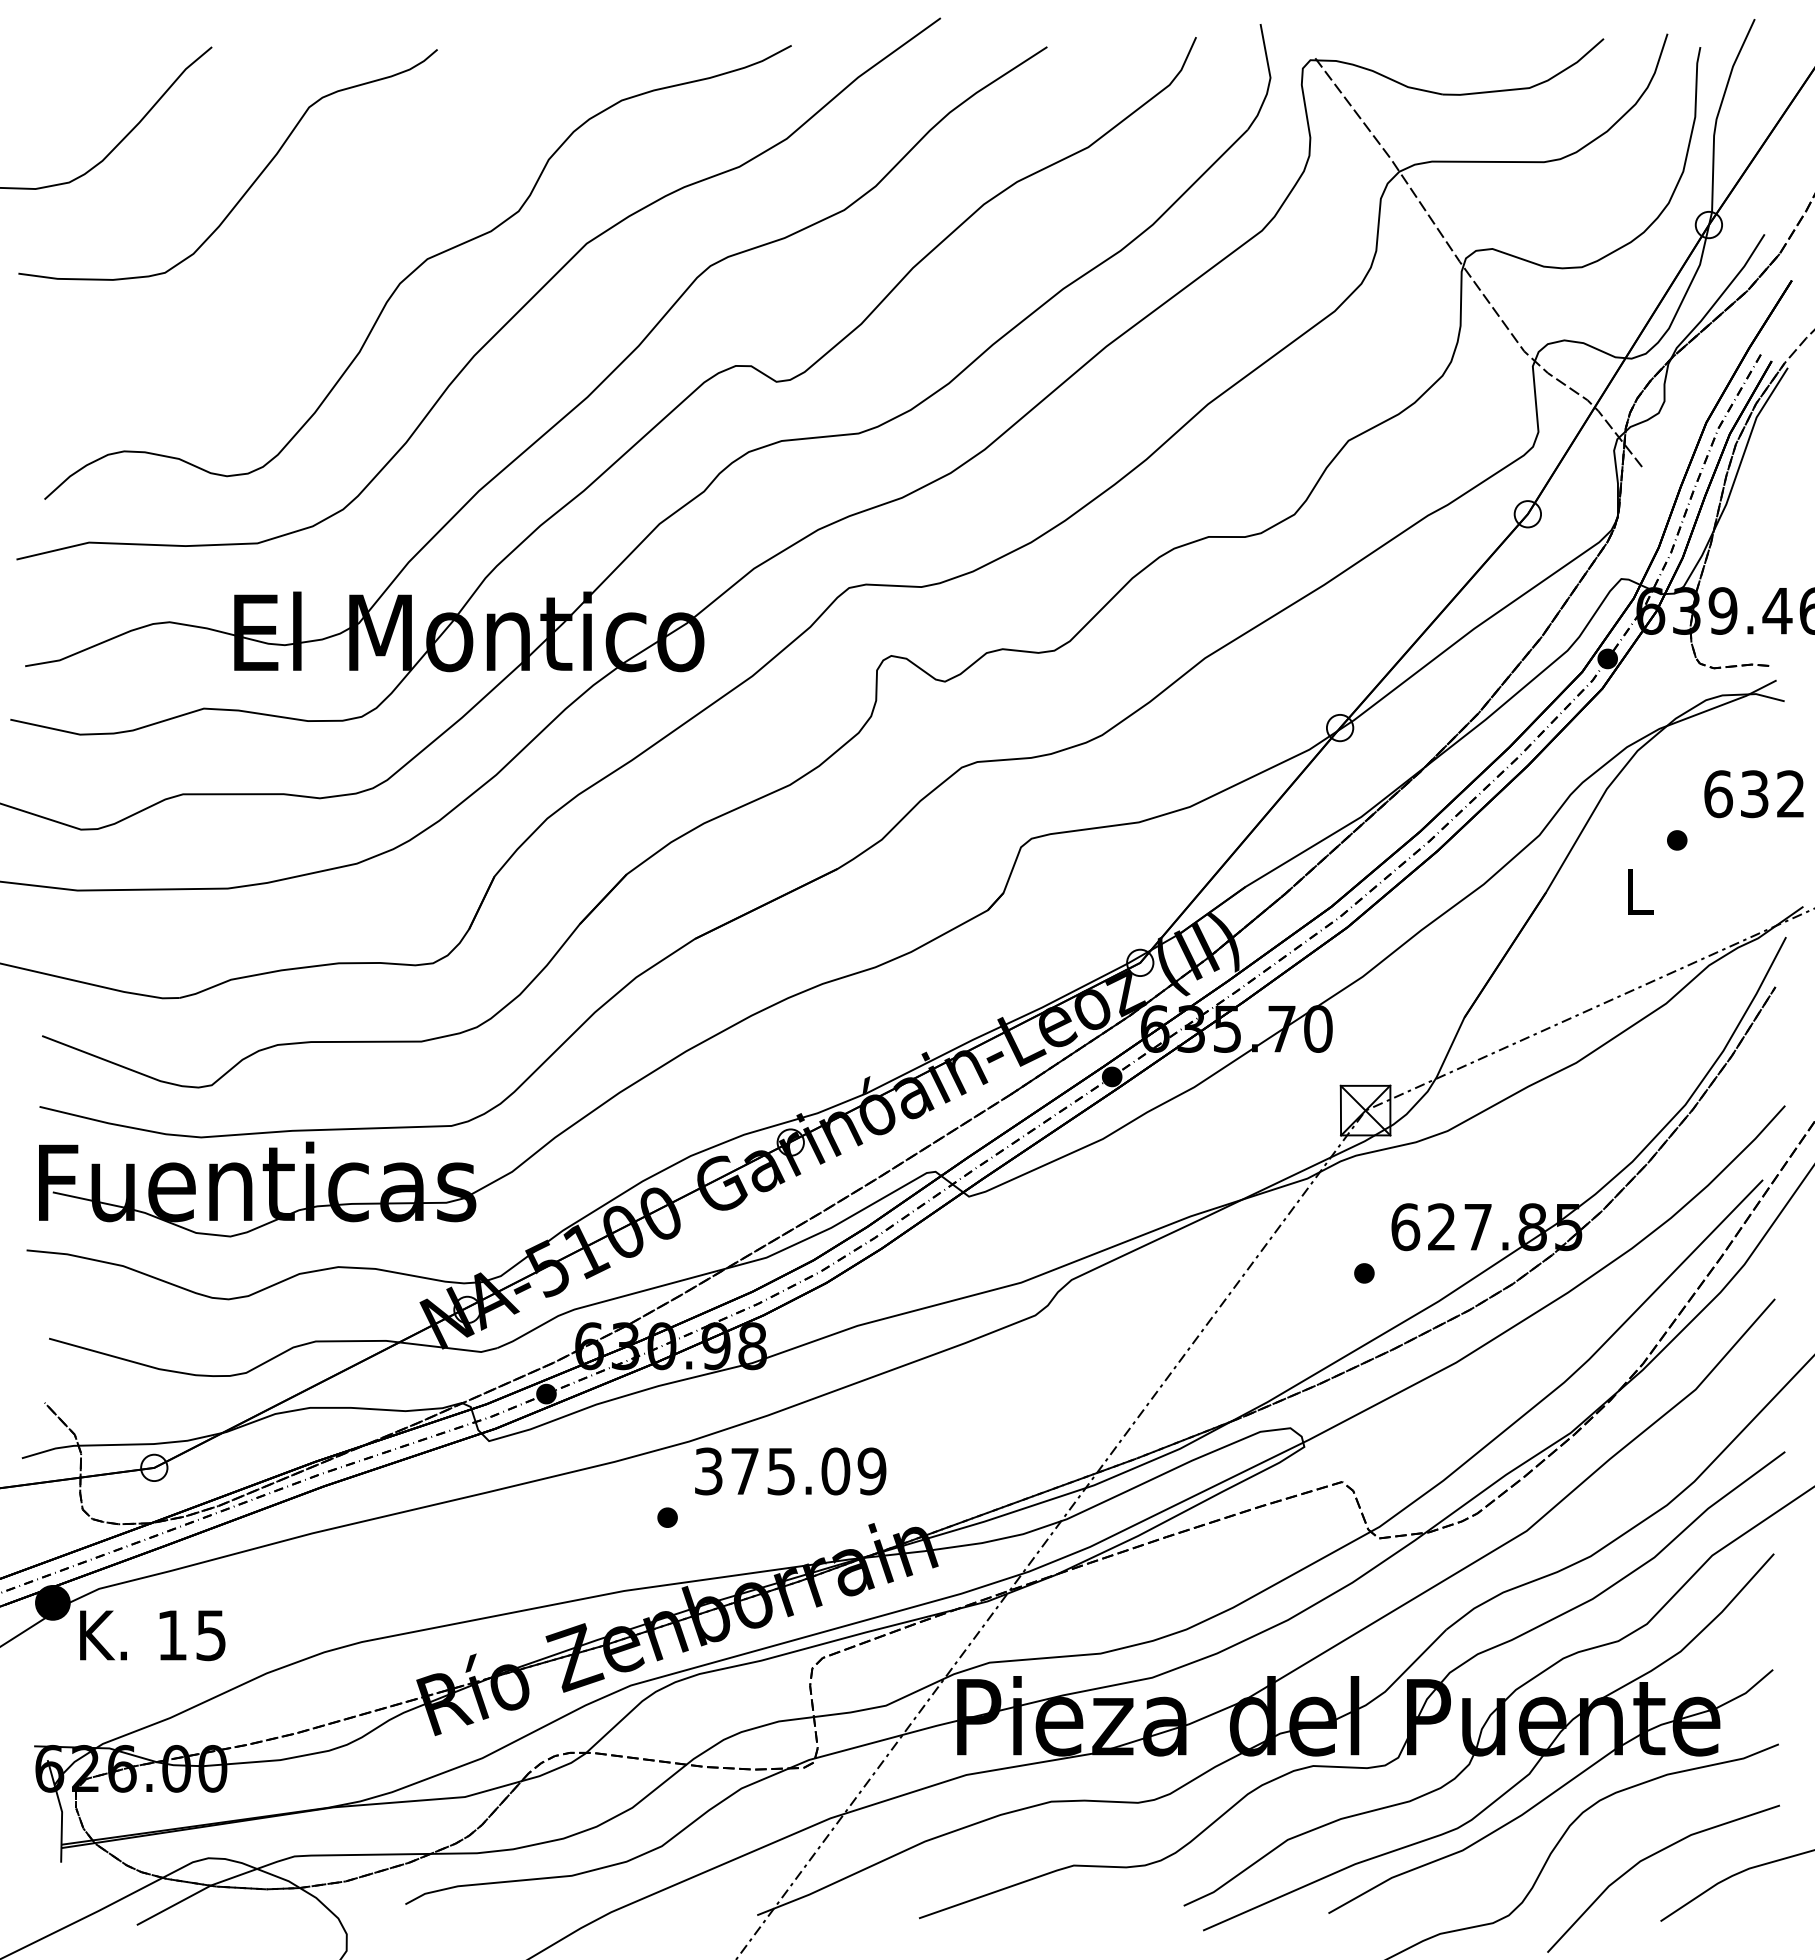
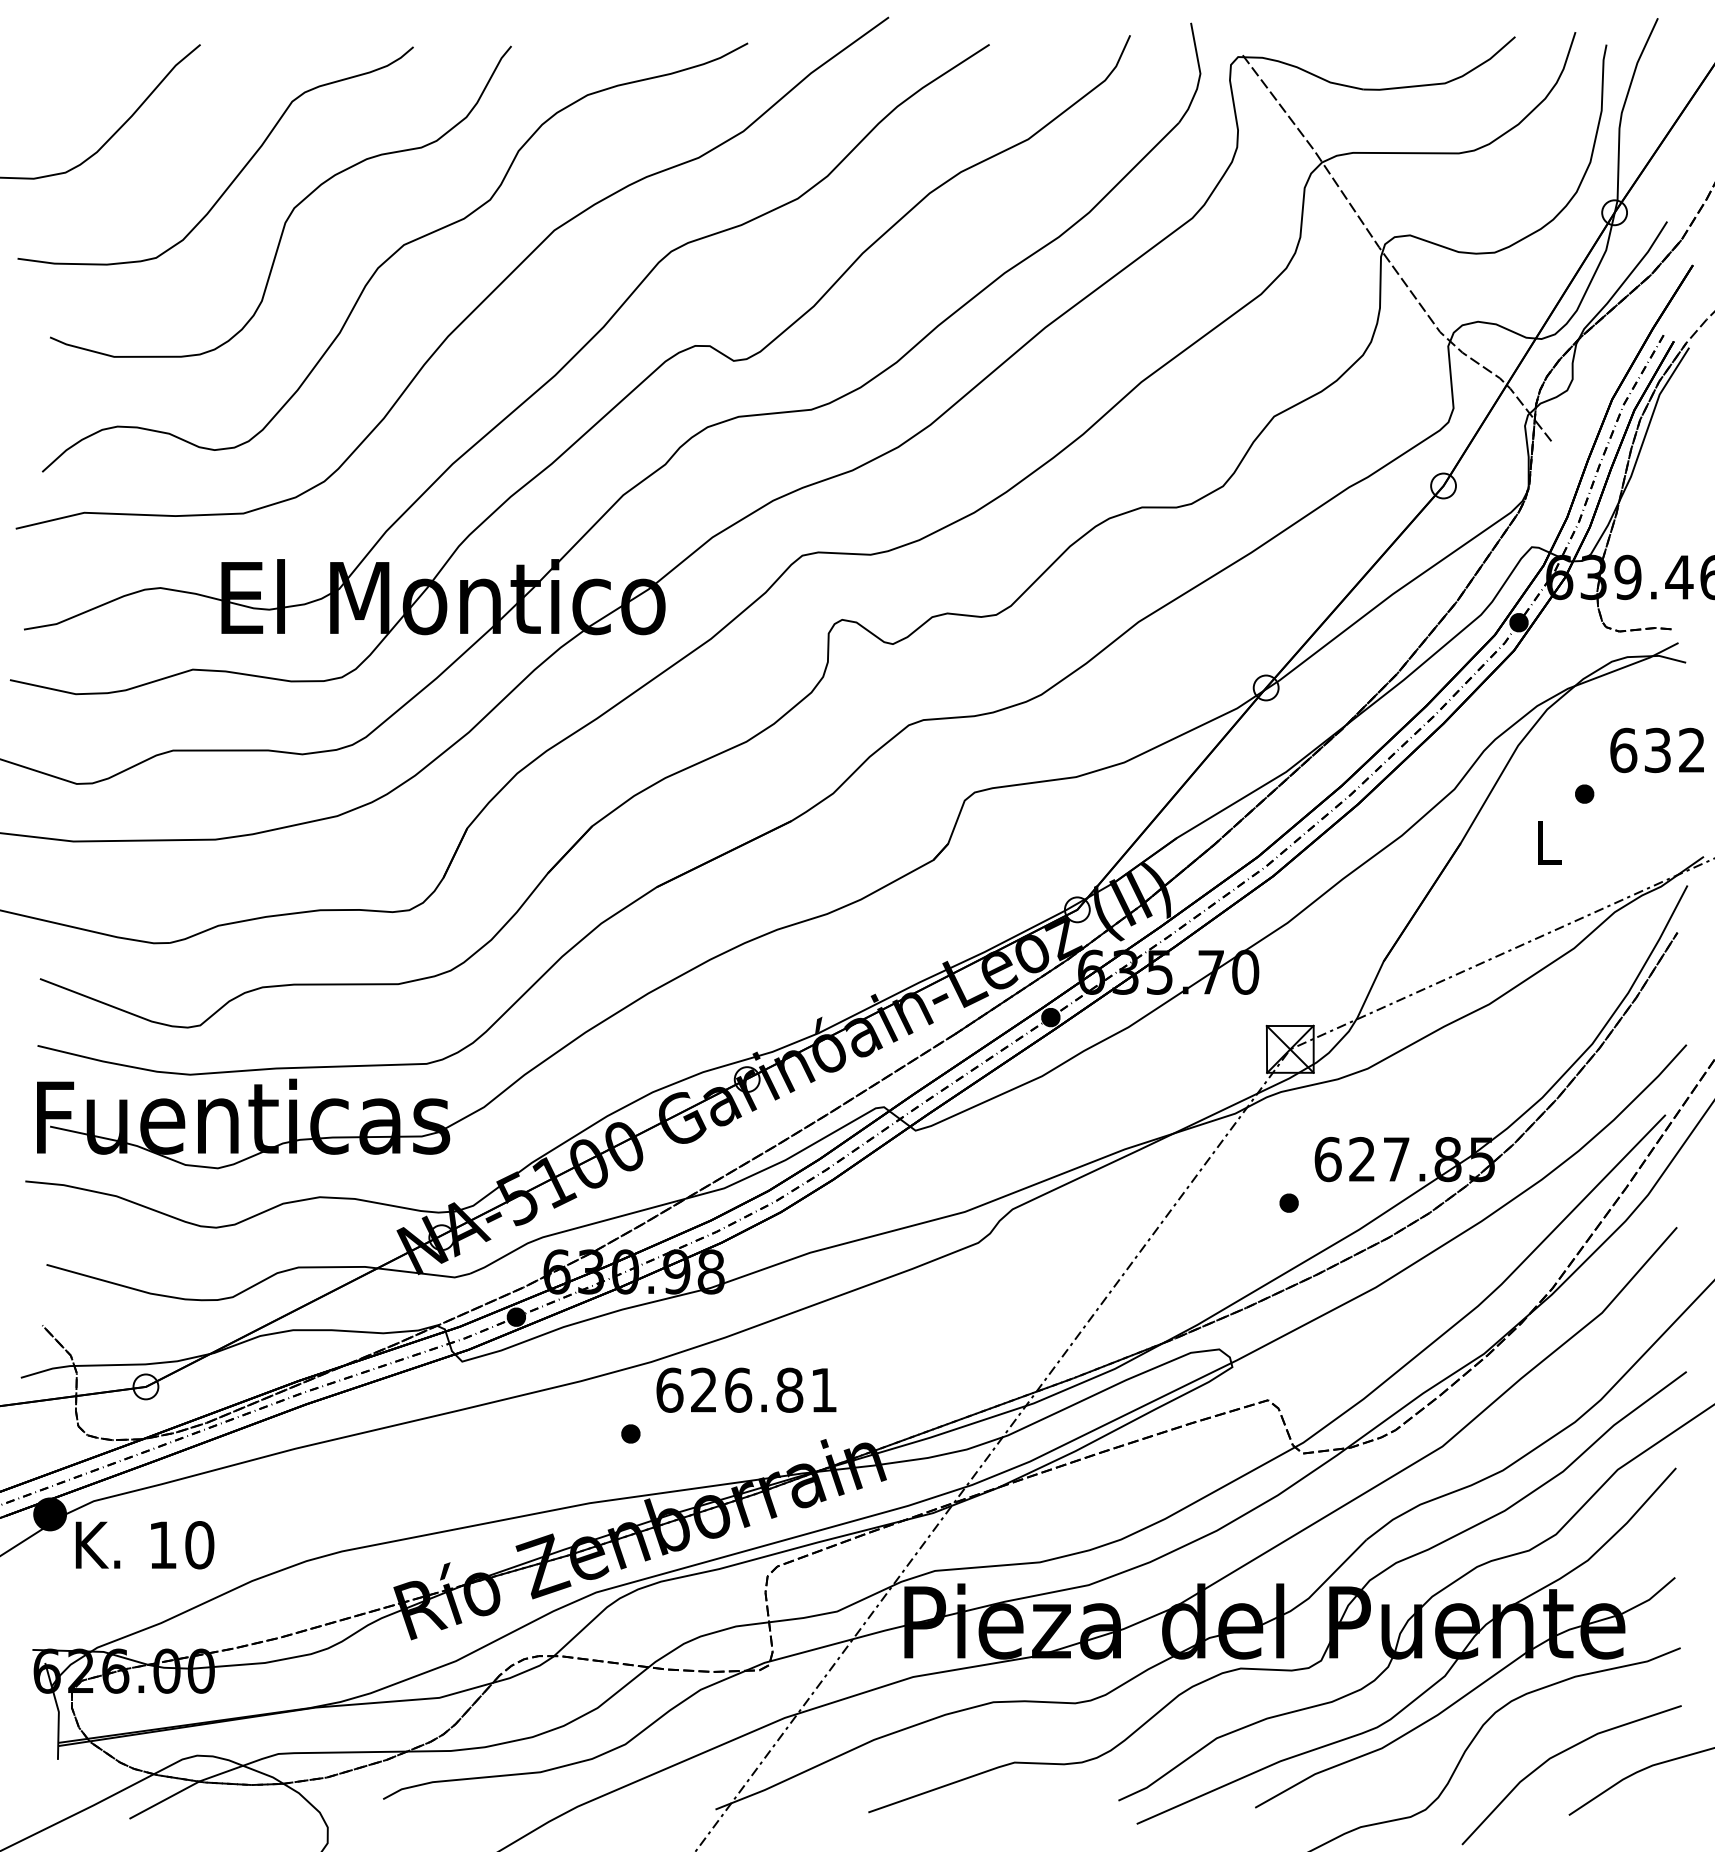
curve: (308, 222) -> (291, 210), added
text: (790, 1471) -> (746, 1390), 375.09 -> 626.81
text: (211, 1635) -> (199, 1545), 15 -> 10

